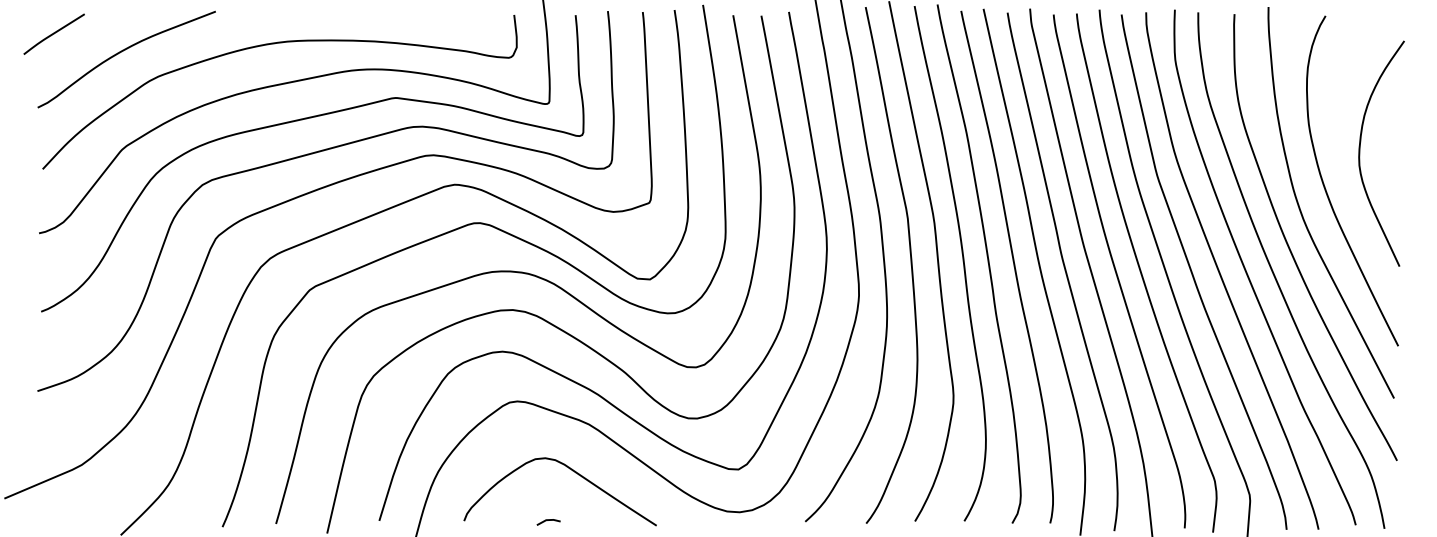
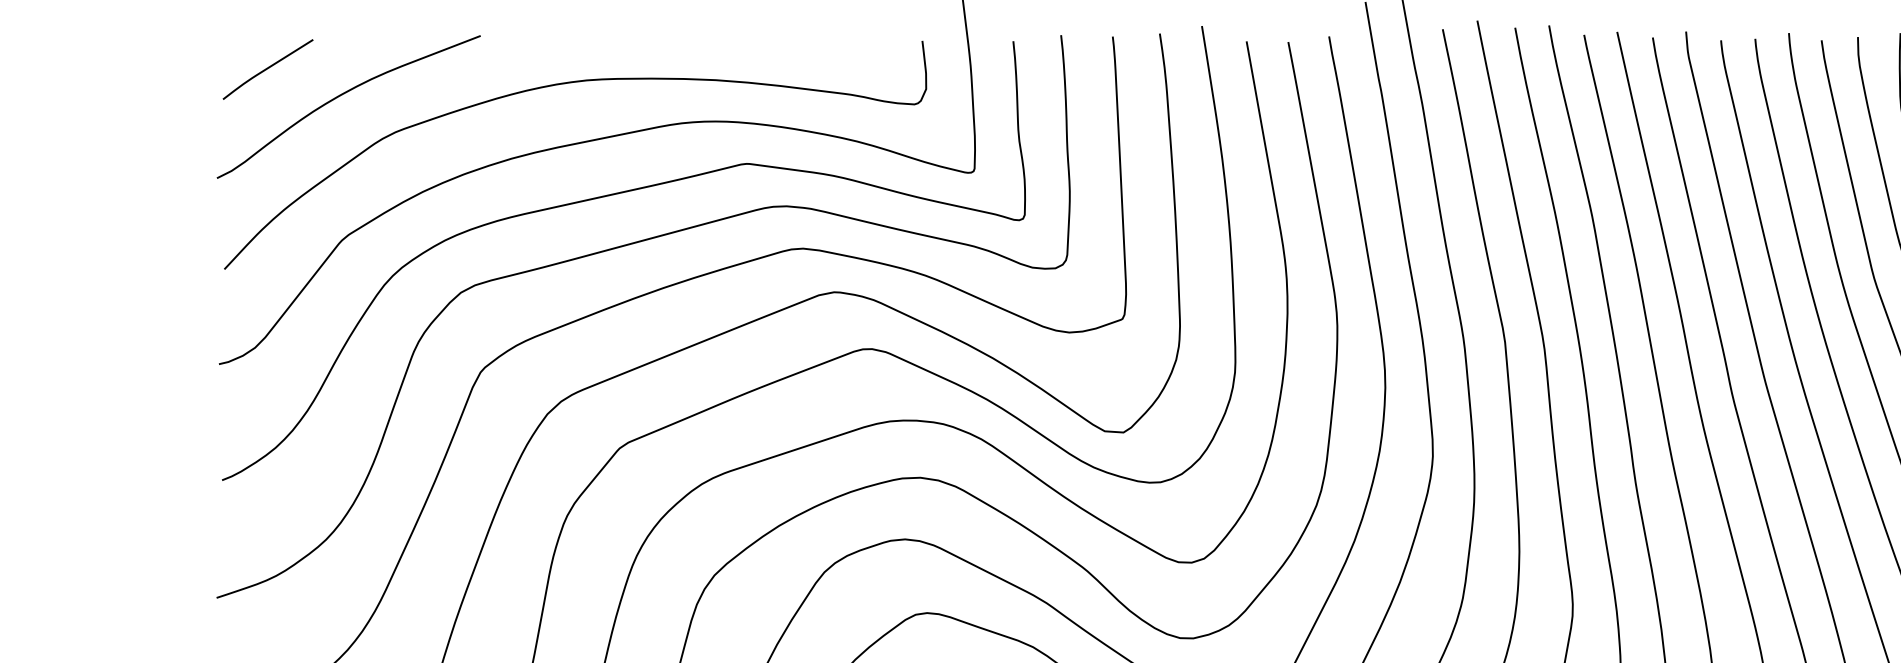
curve: (53, 33) -> (267, 68), moved

